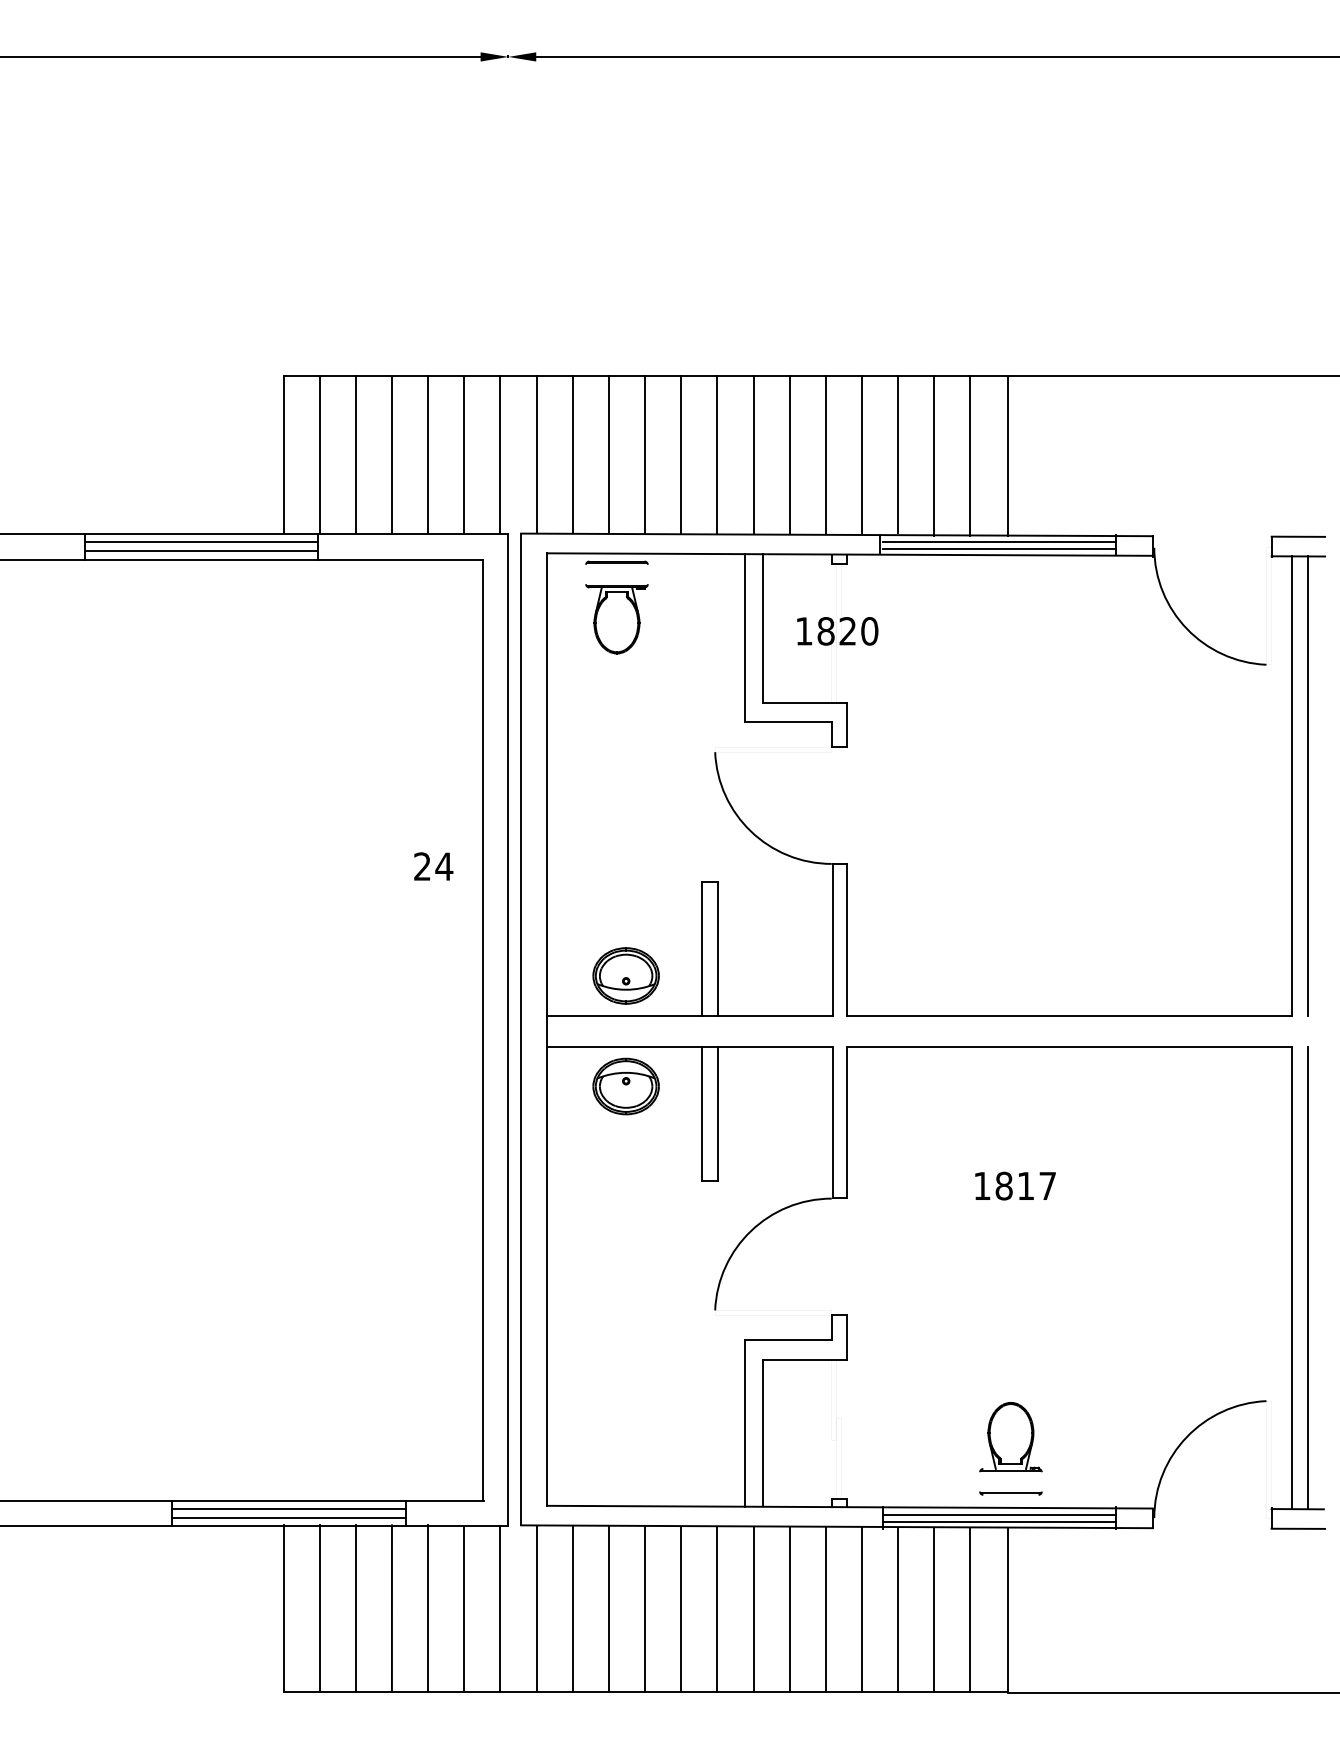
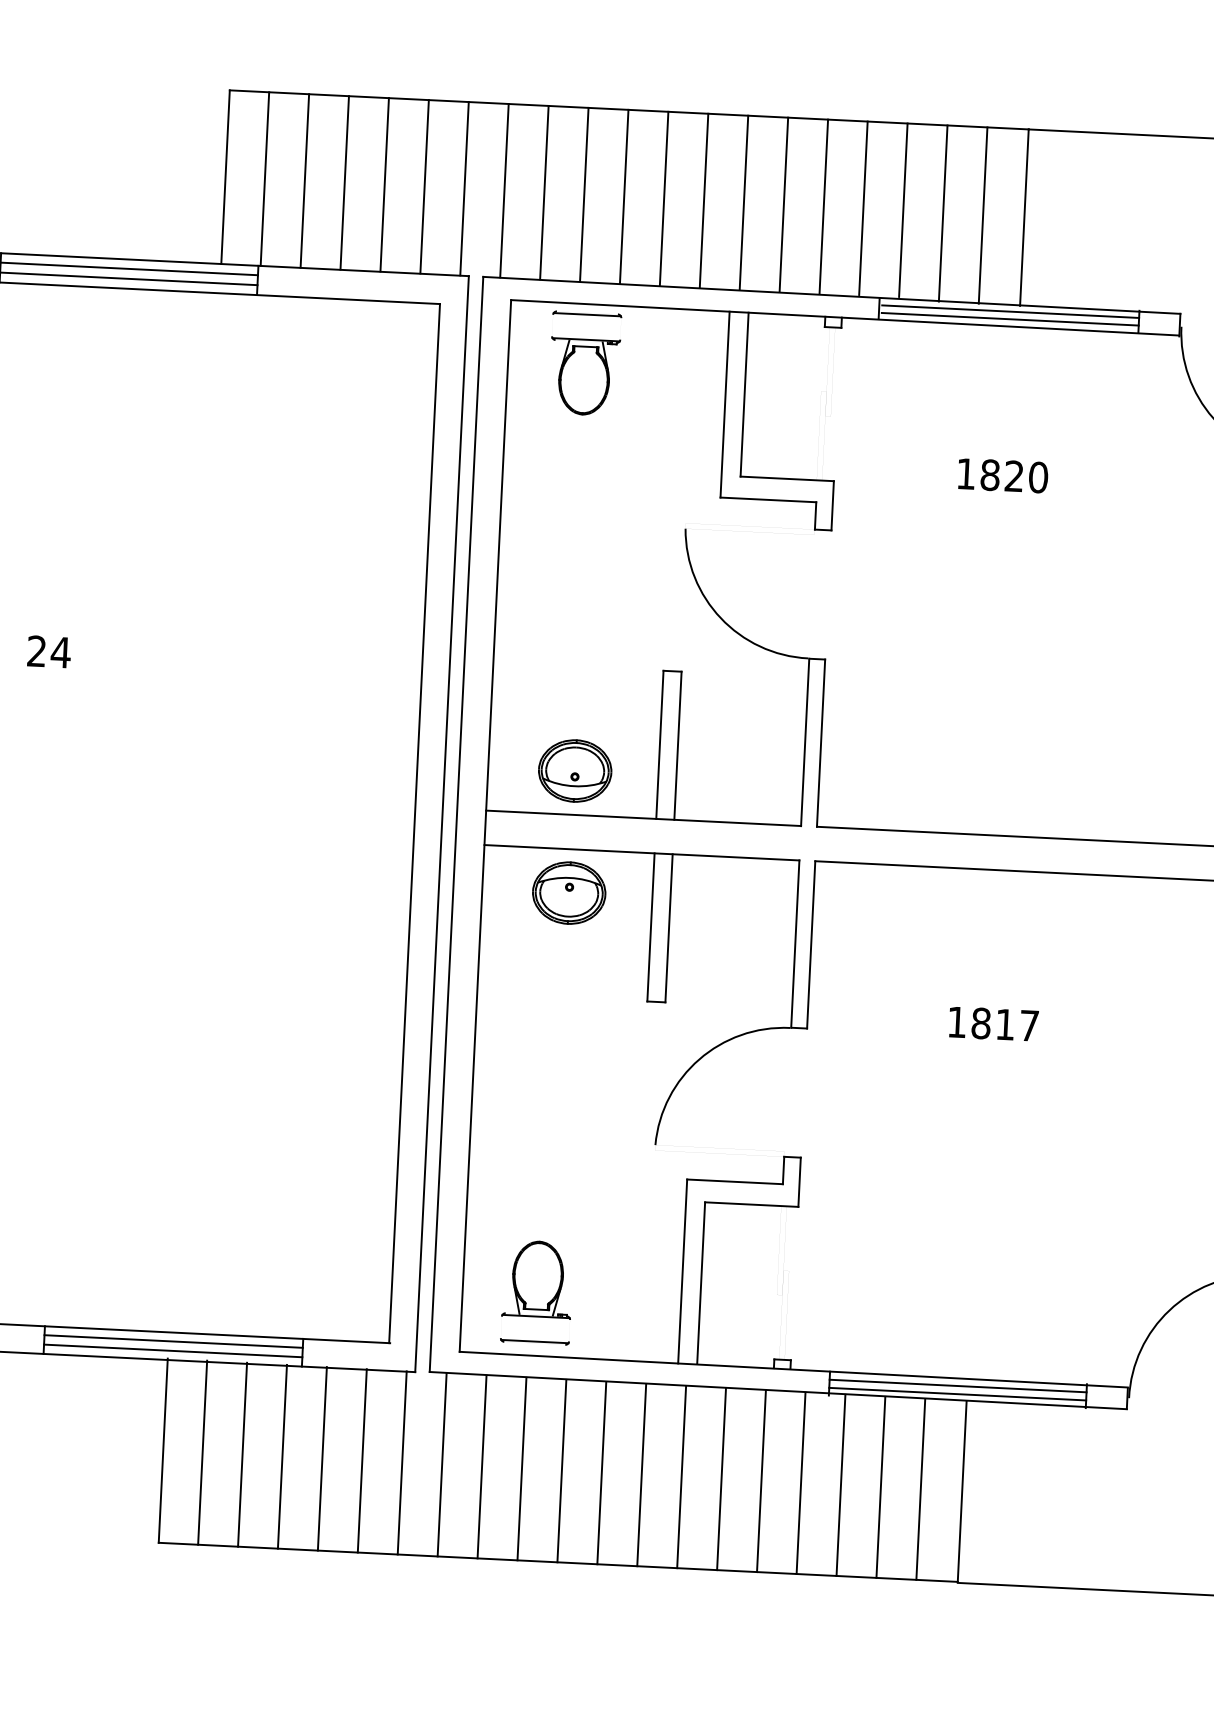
text: (837, 631) -> (1002, 475), moved
text: (433, 866) -> (49, 651), moved
part: (1010, 1448) -> (536, 1292), moved

